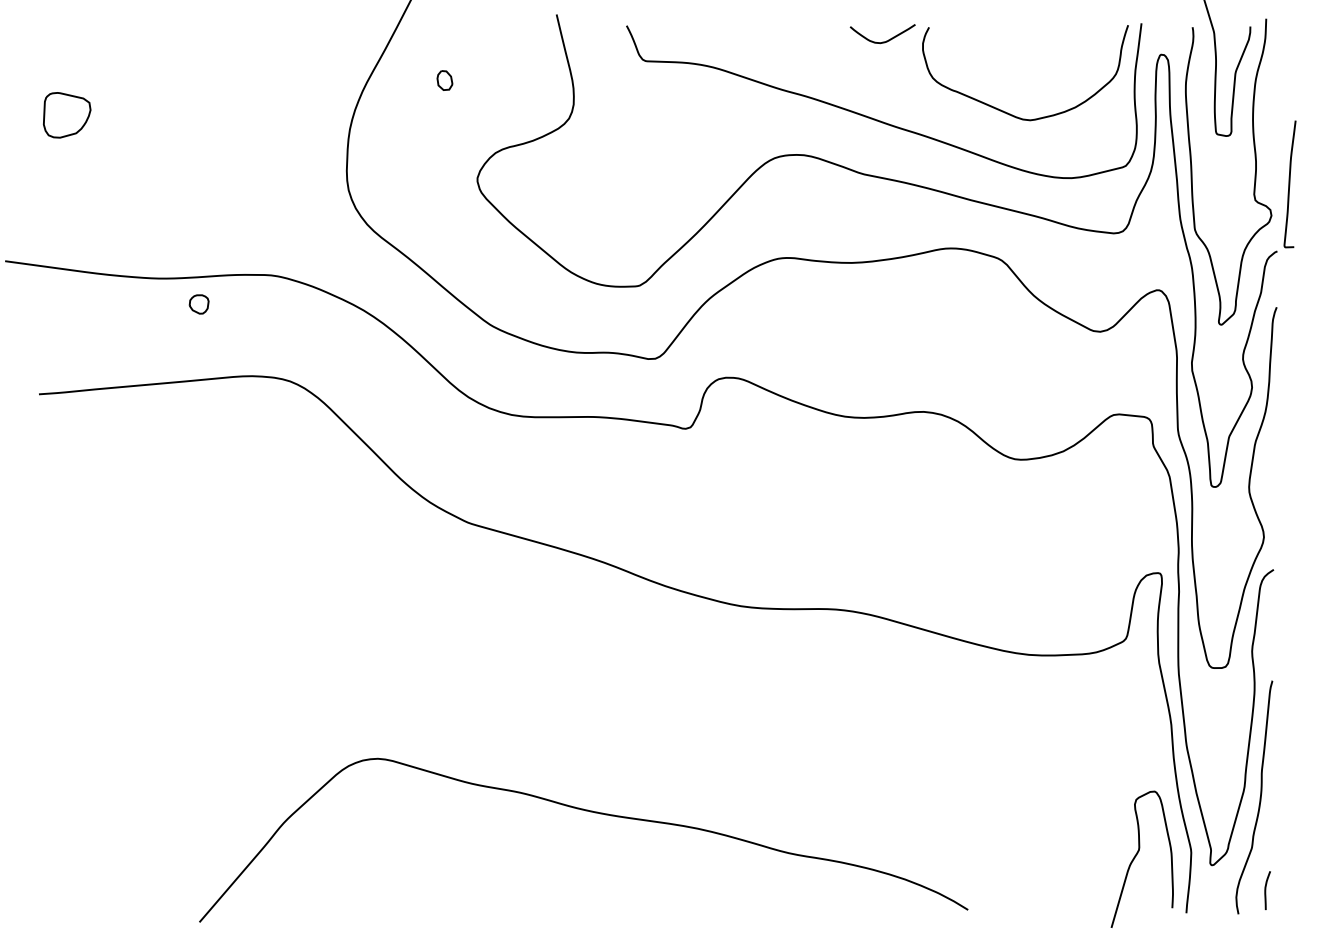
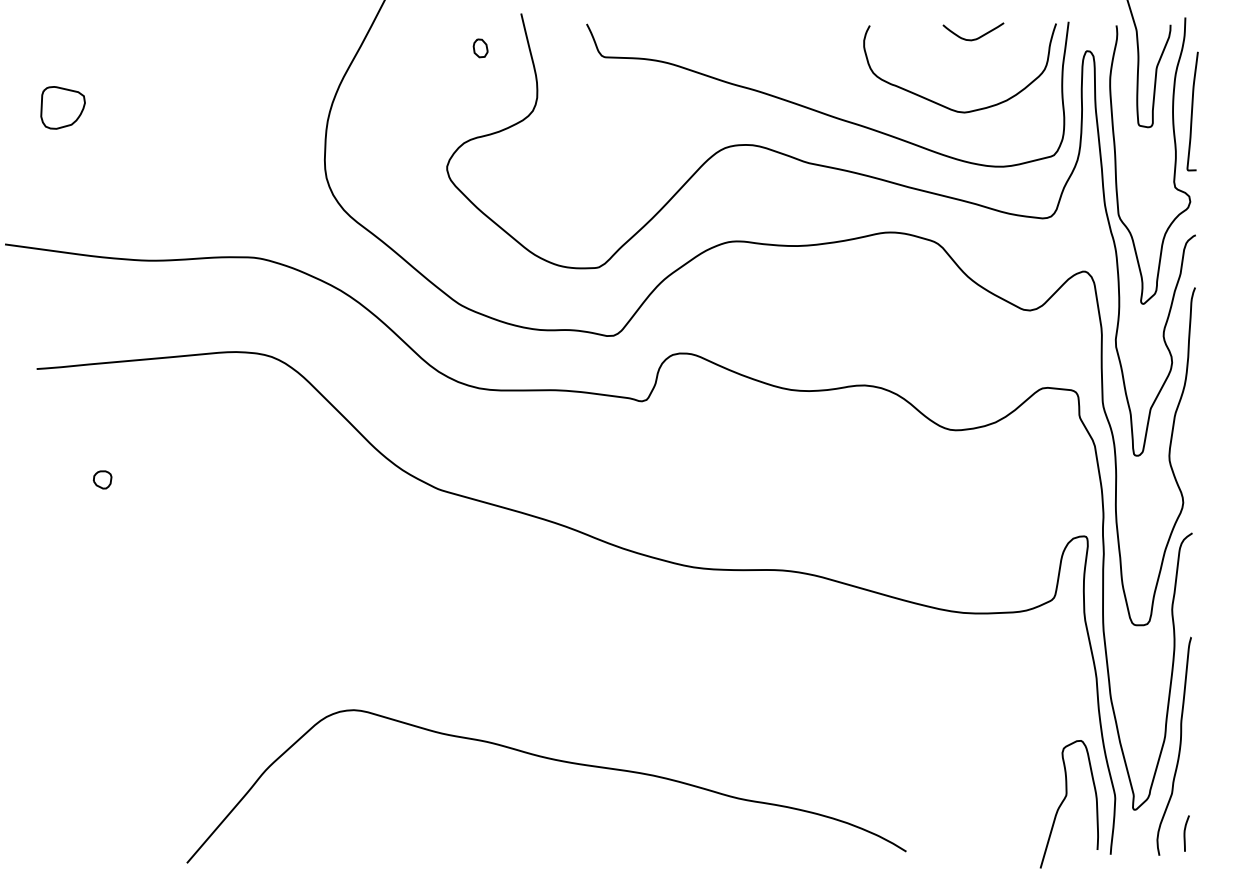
curve: (883, 41) -> (974, 38), moved
part: (444, 80) -> (480, 48), moved
curve: (1289, 184) -> (1192, 111), moved
part: (199, 304) -> (102, 479), moved

